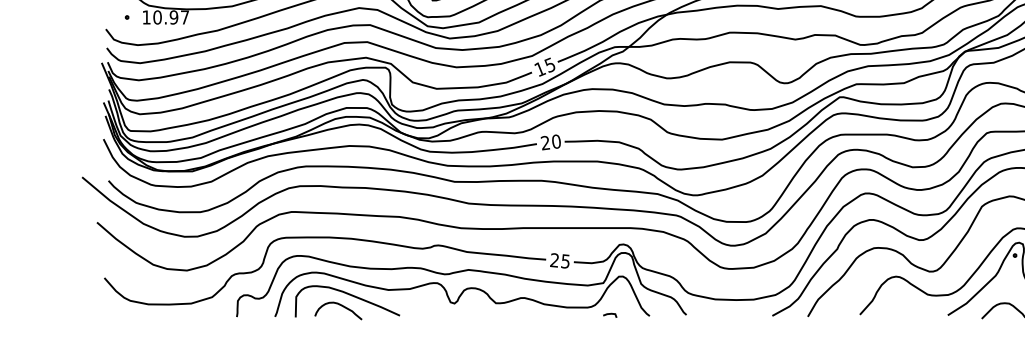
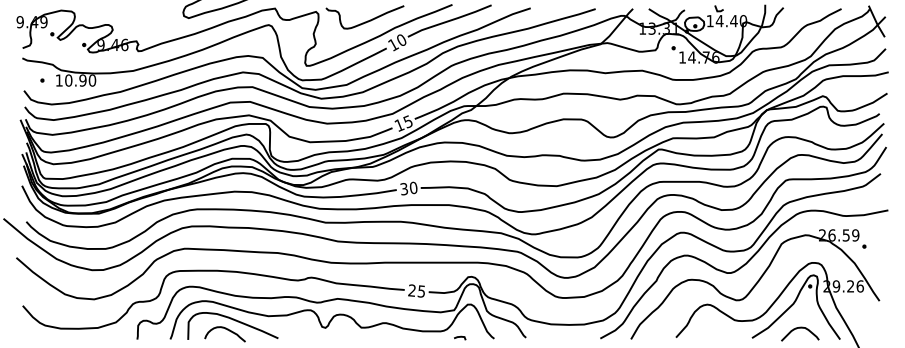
text: (185, 17) -> (92, 80), 10.97 -> 10.90
text: (545, 143) -> (404, 189), 20 -> 30

